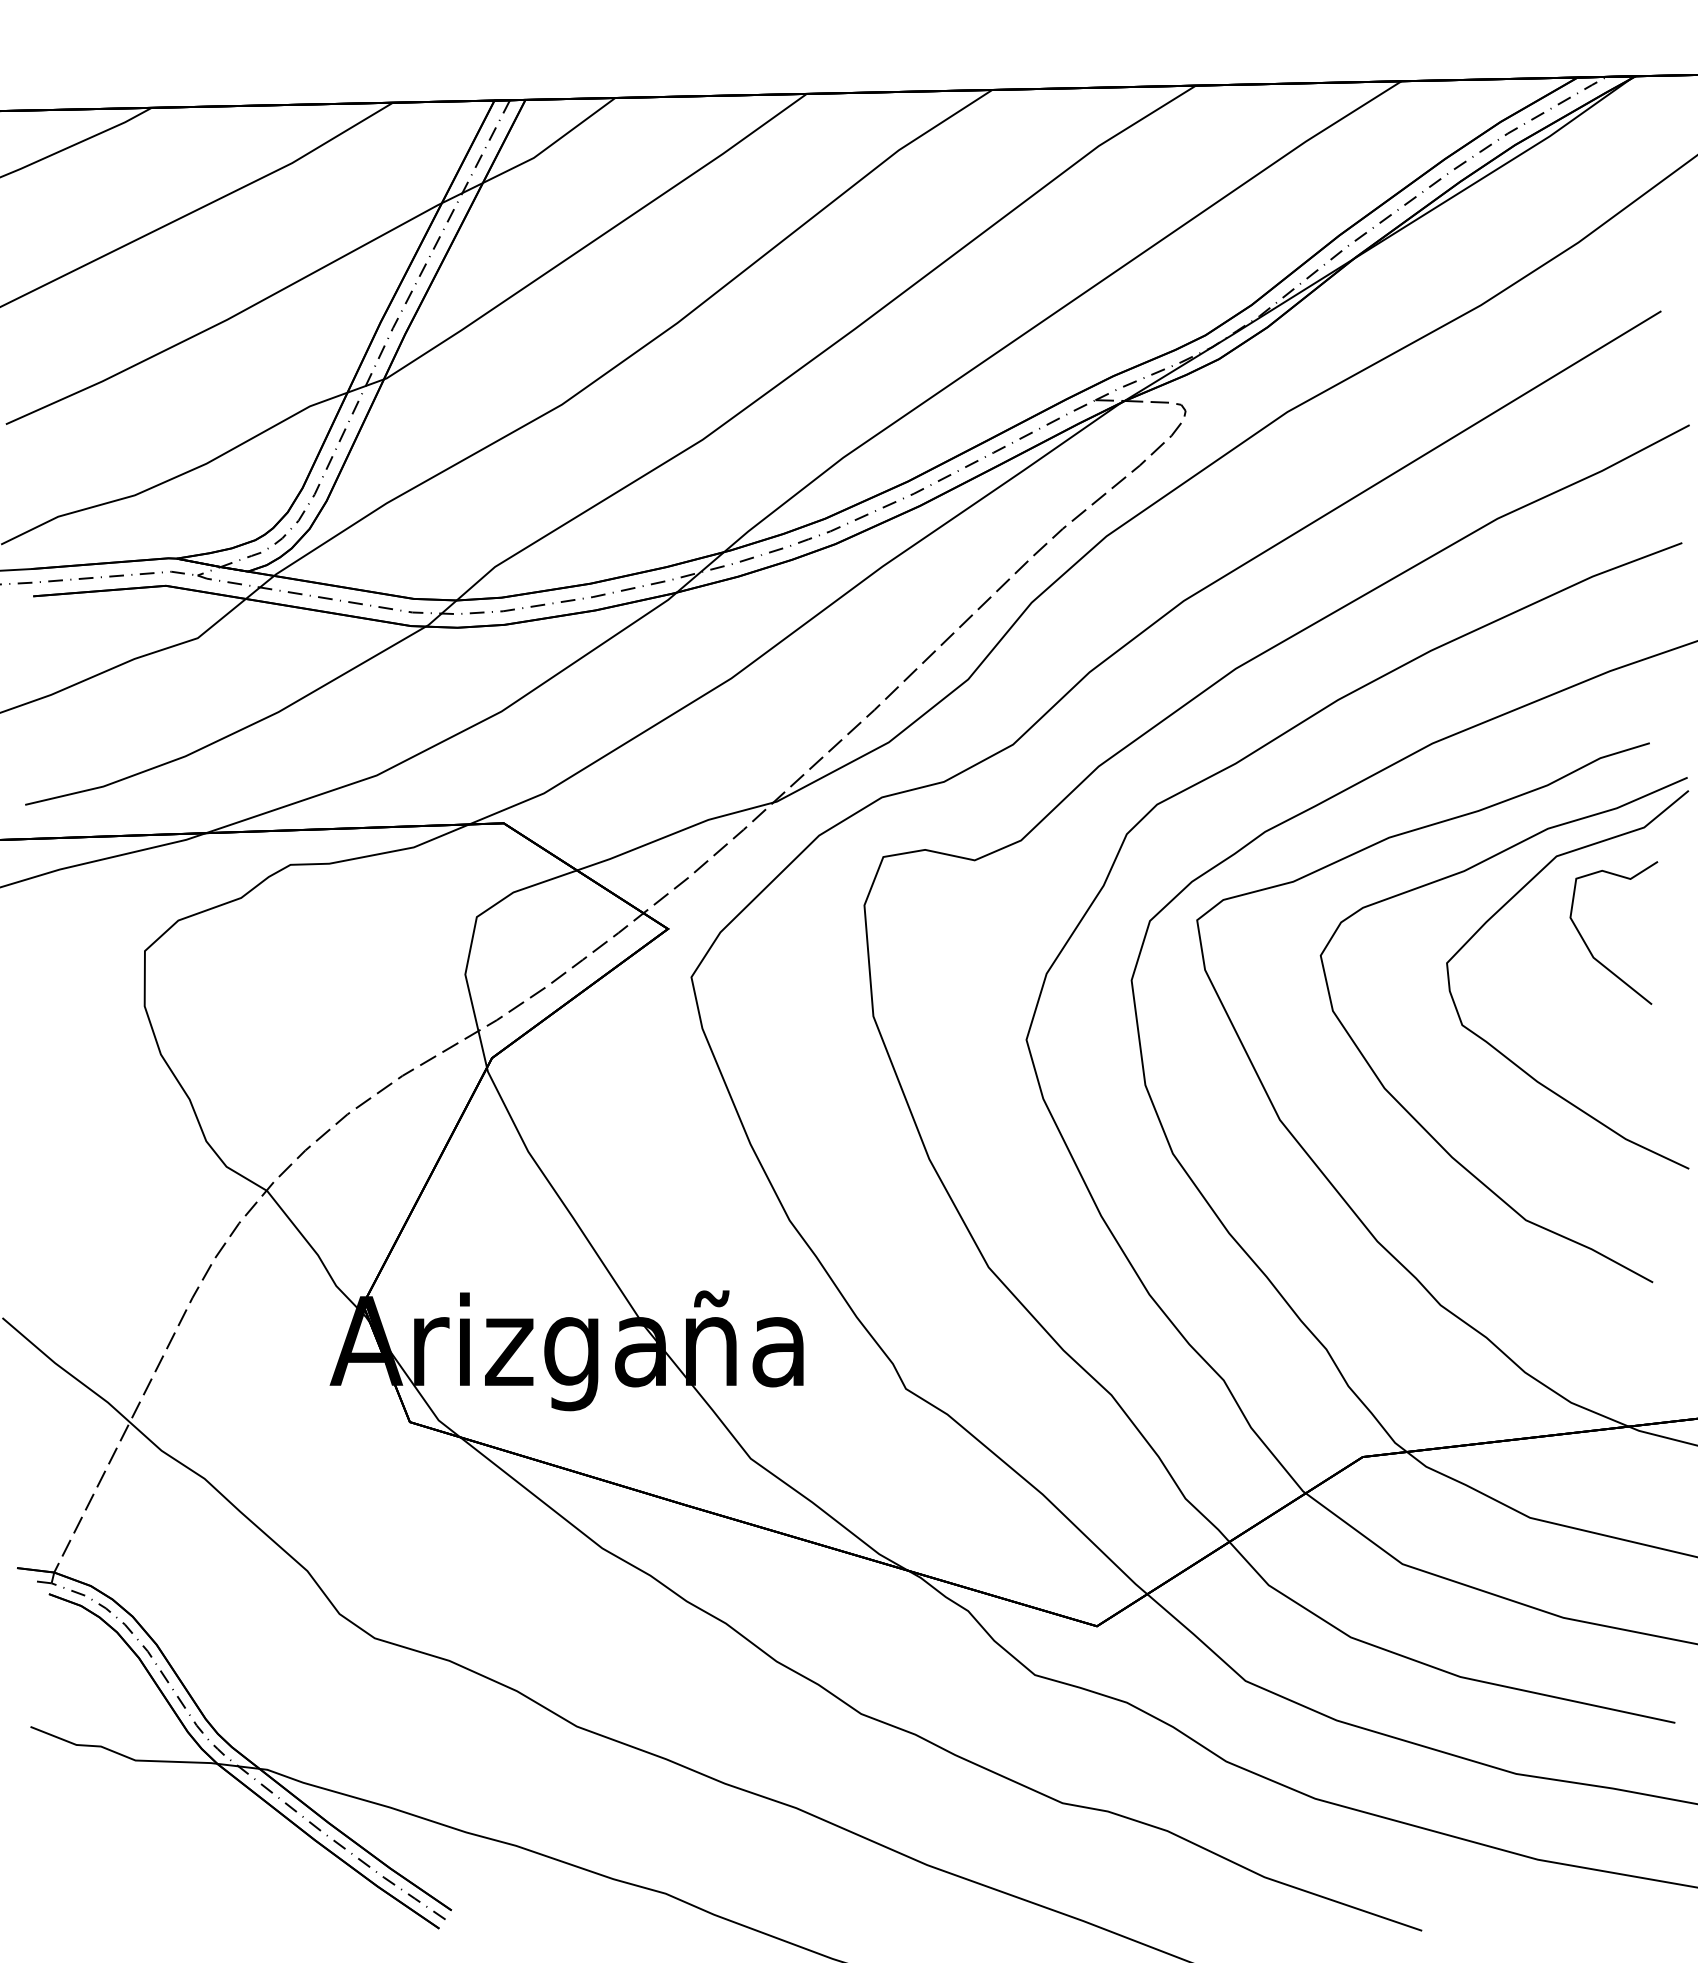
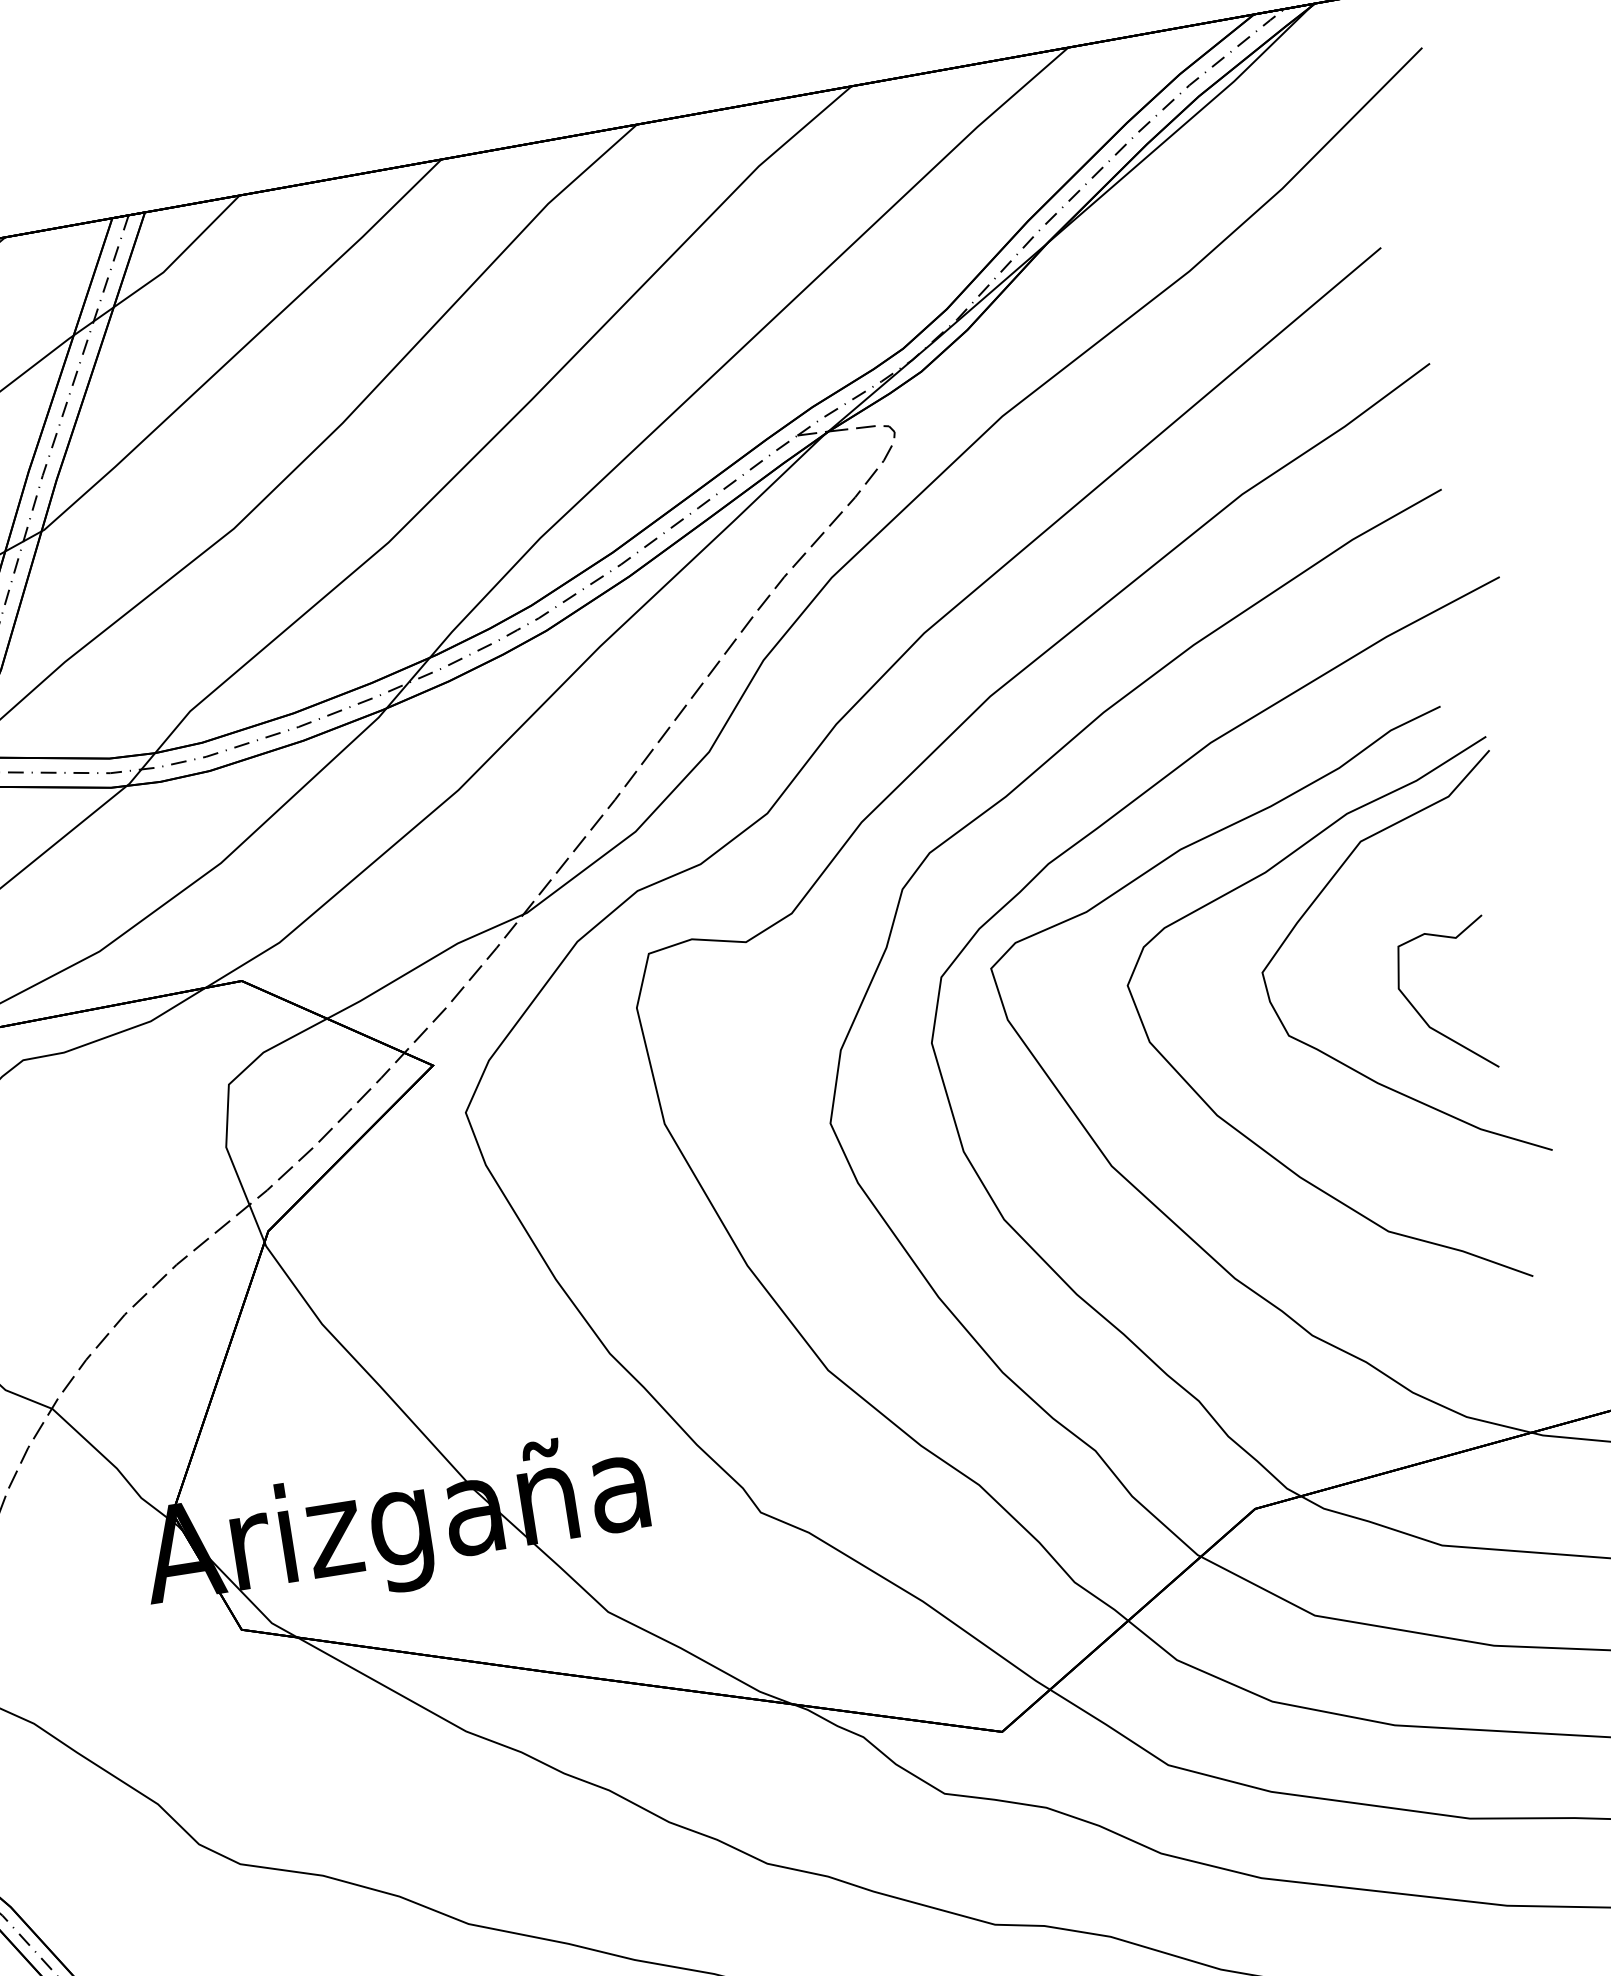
curve: (1588, 946) -> (1422, 1016), moved

